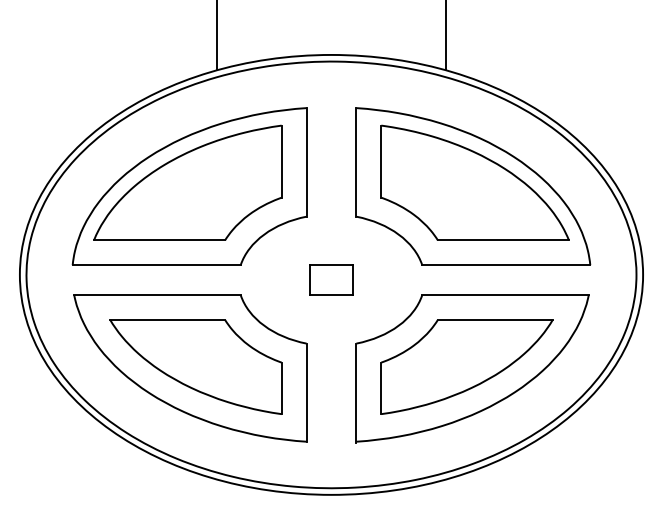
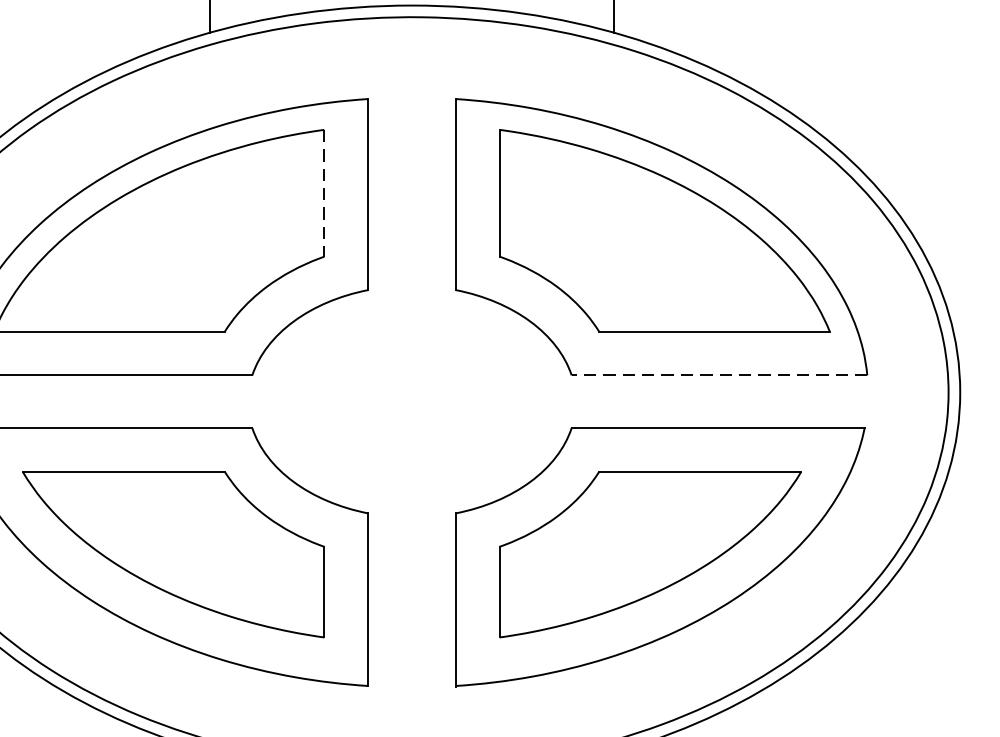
line: (281, 162) -> (324, 194), solid -> dashed
line: (505, 265) -> (718, 375), solid -> dashed
part: (331, 279) -> (412, 400), removed

